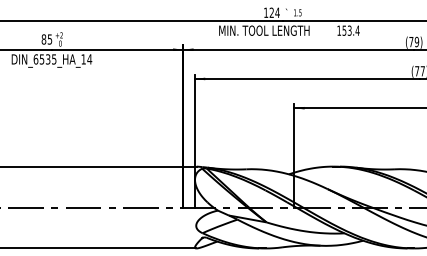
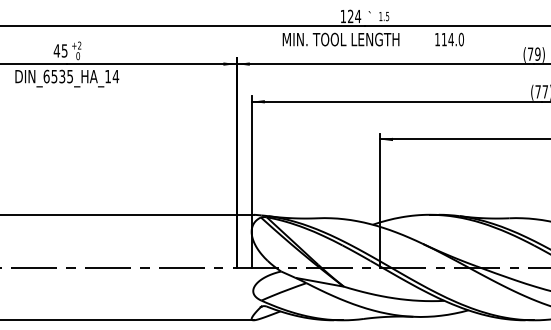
text: (350, 30) -> (452, 39), 153.4 -> 114.0
text: (43, 39) -> (56, 50), 85 -> 45

